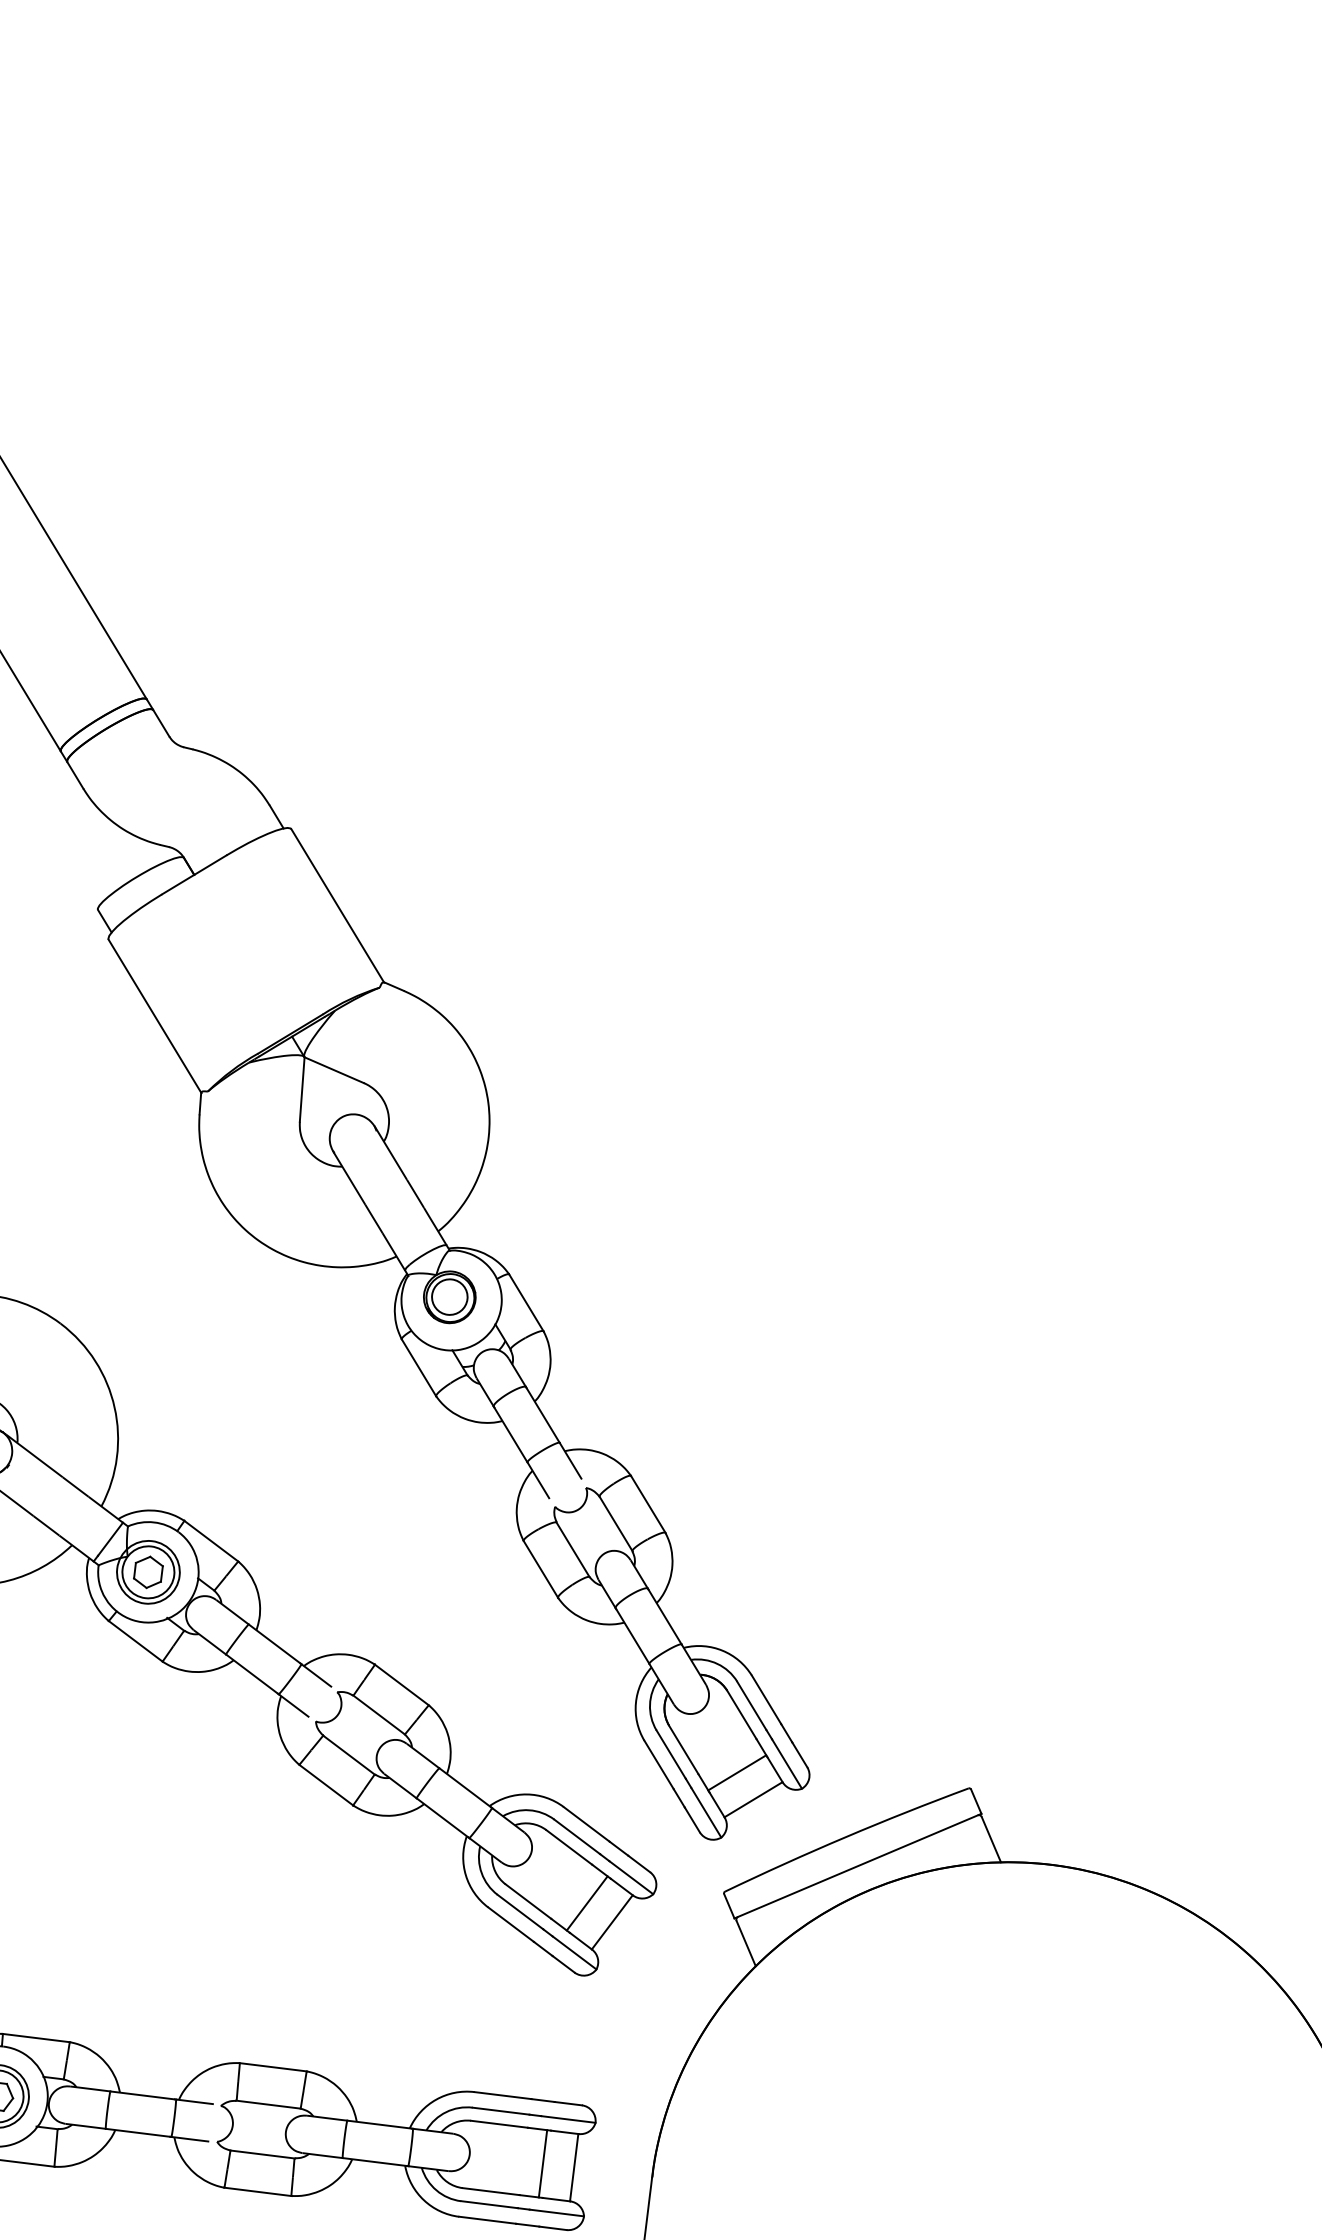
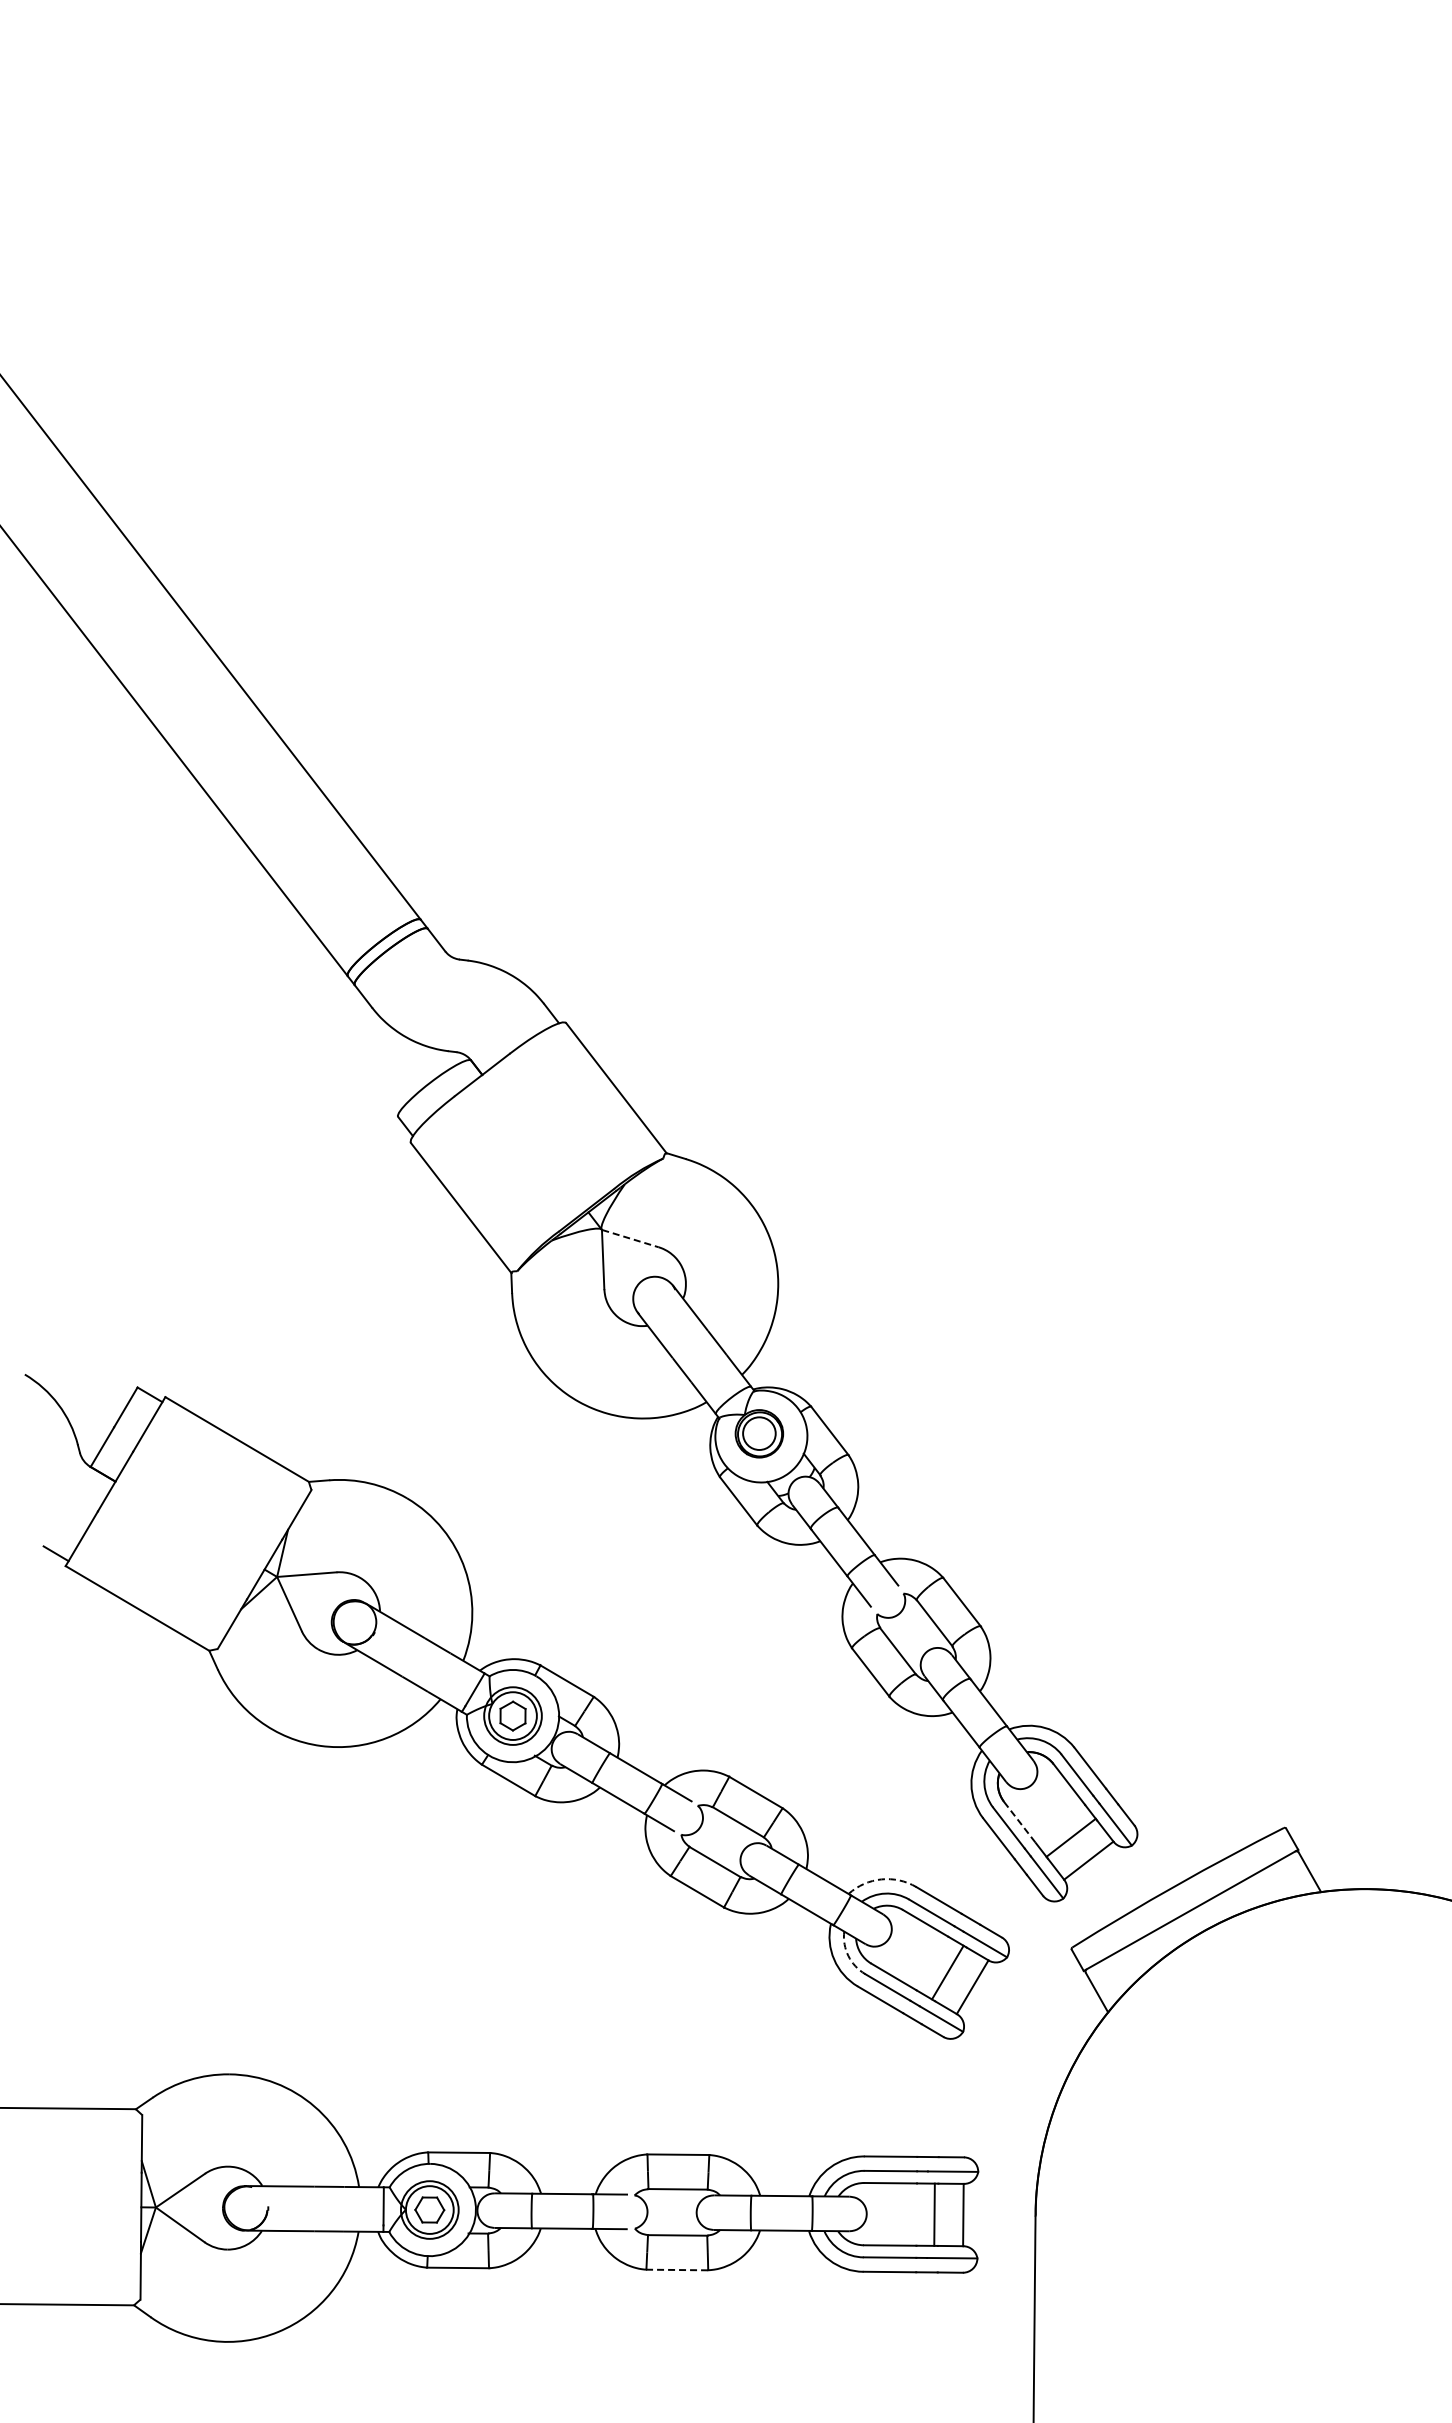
line: (334, 1070) -> (630, 1238), solid -> dashed
line: (683, 1749) -> (1019, 1822), solid -> dashed
arc: (526, 1794) -> (881, 1879), solid -> dashed
arc: (481, 1872) -> (848, 1955), solid -> dashed
line: (258, 2192) -> (677, 2270), solid -> dashed

